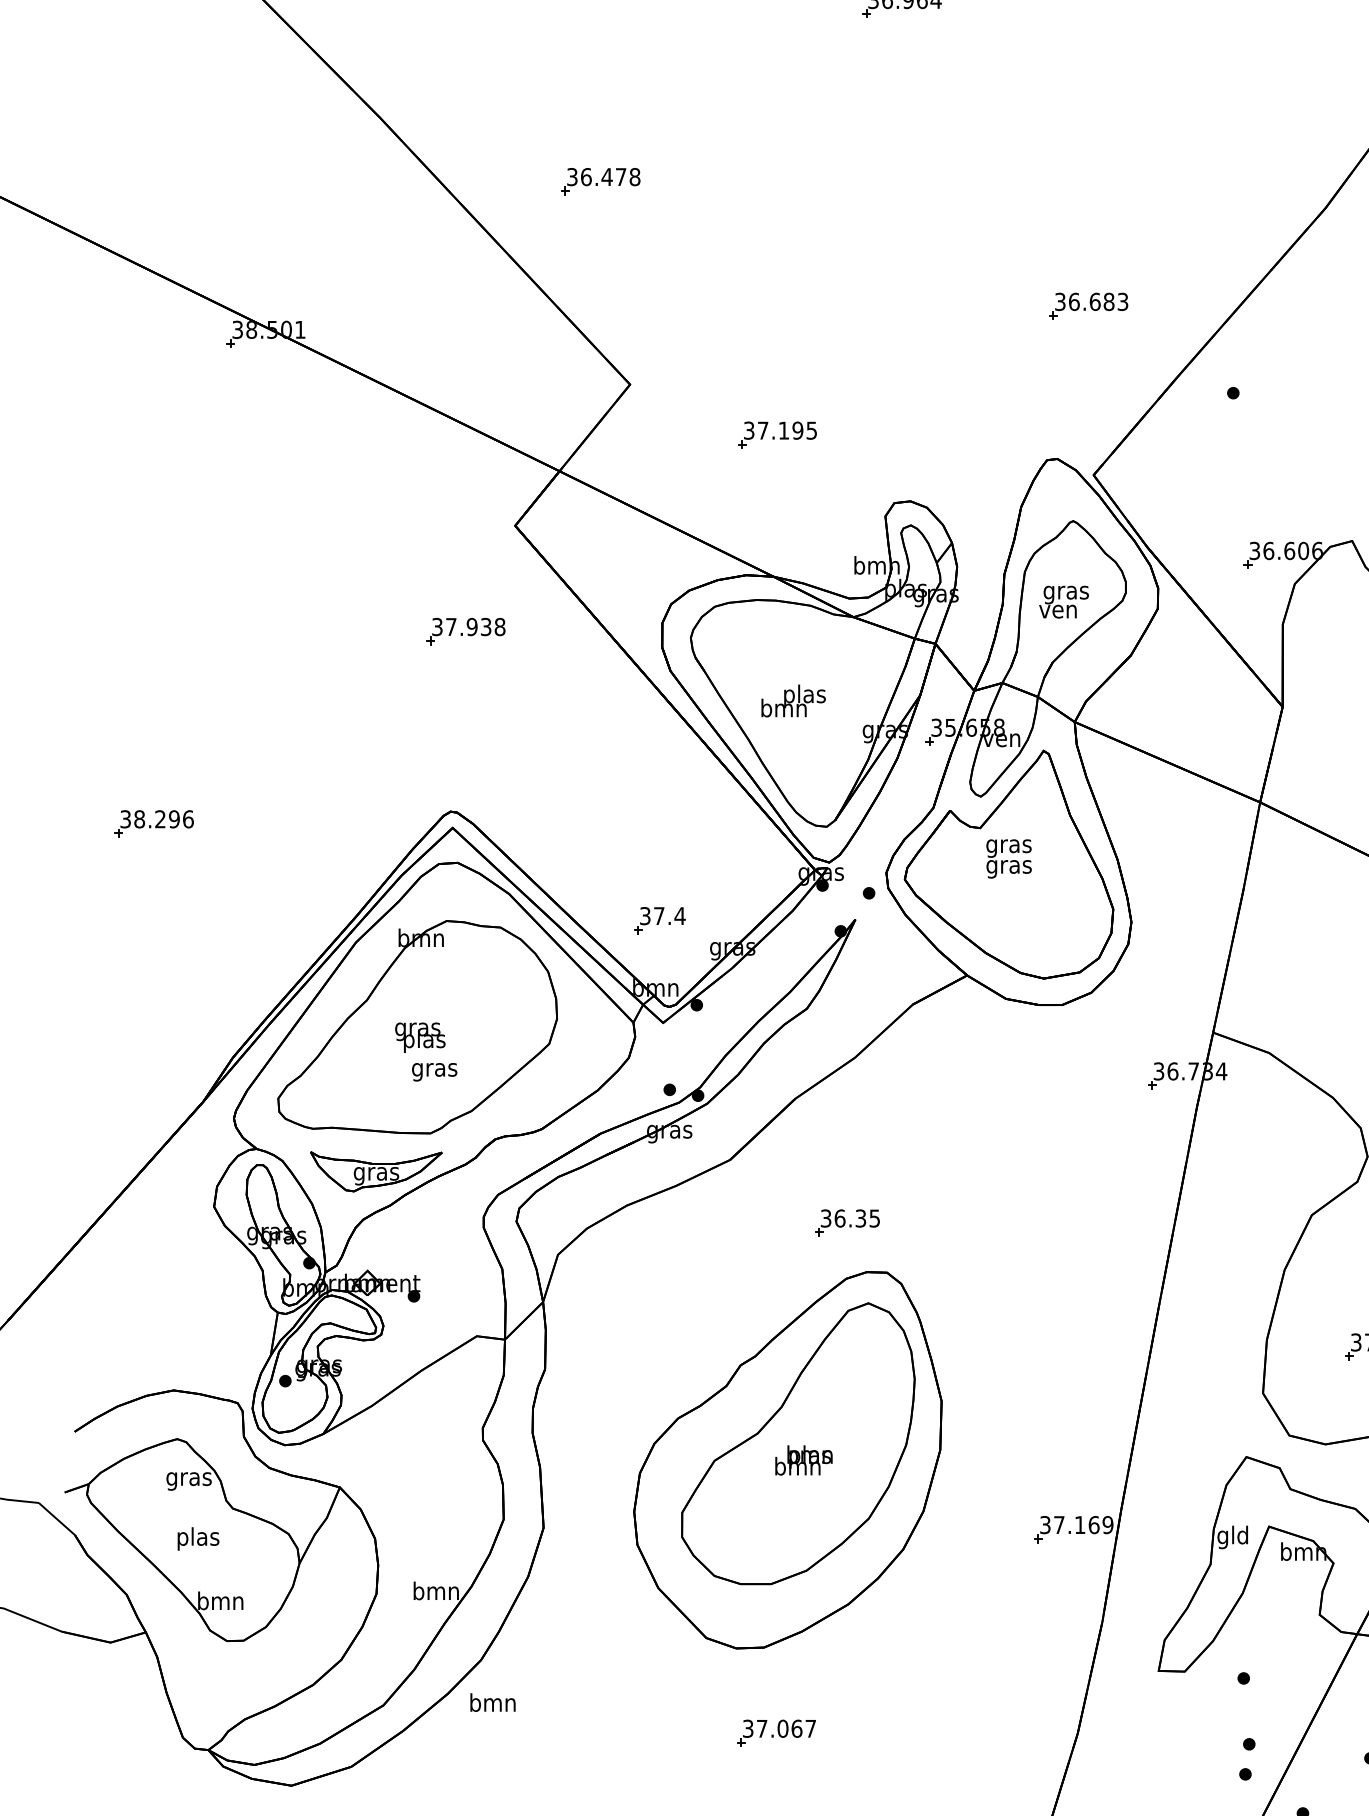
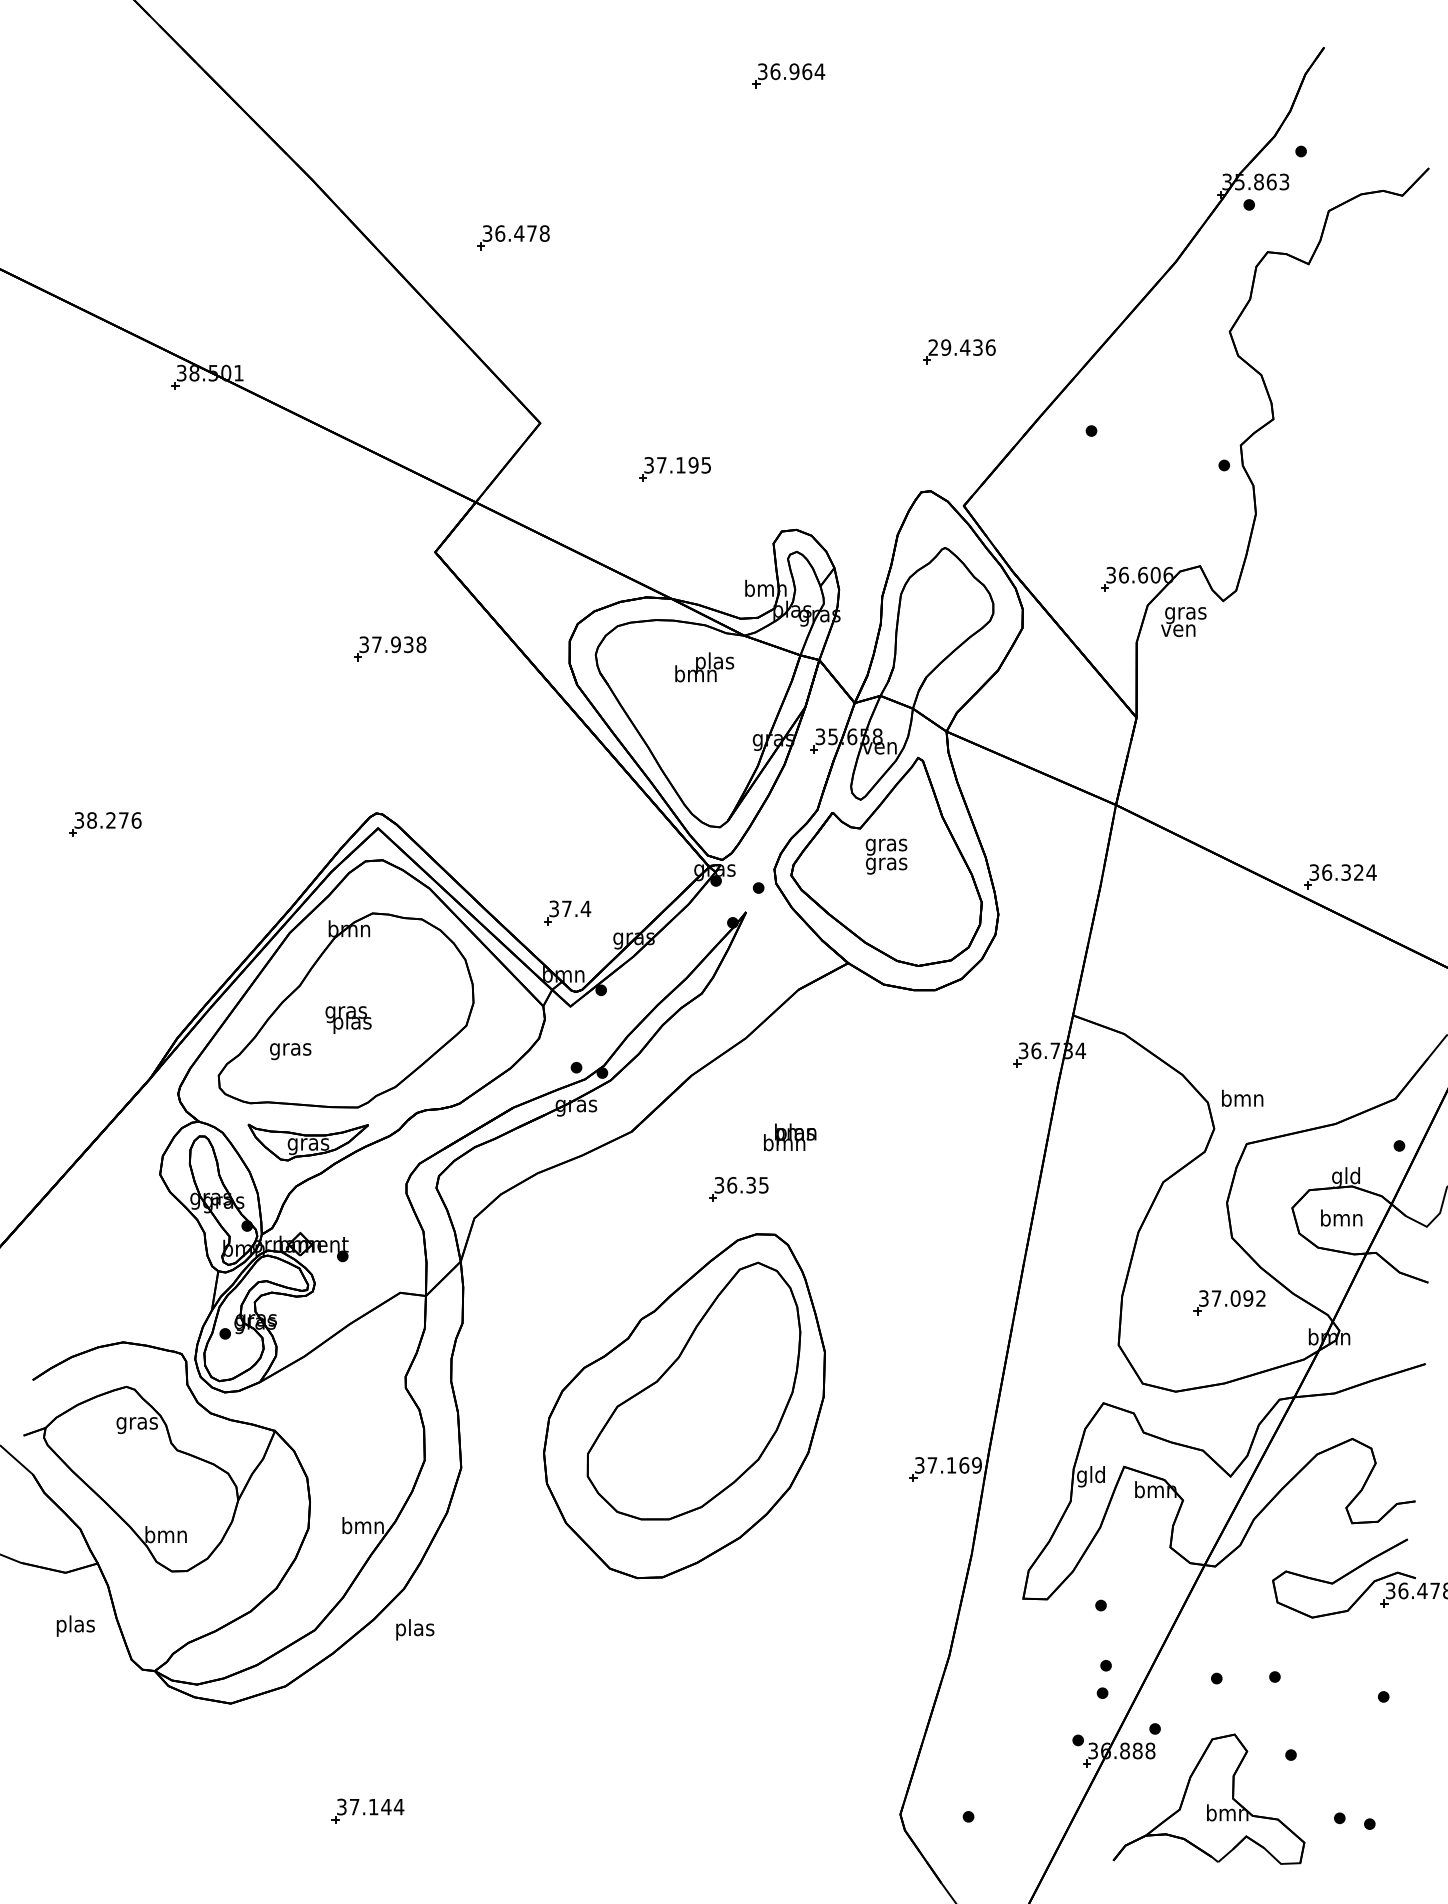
text: (1091, 301) -> (961, 347), 36.683 -> 29.436
text: (1063, 601) -> (1183, 621), moved
text: (793, 701) -> (704, 667), moved
text: (174, 819) -> (123, 820), 38.296 -> 38.276
text: (434, 1072) -> (290, 1051), moved
text: (804, 1460) -> (790, 1137), moved
text: (198, 1538) -> (75, 1625), moved
text: (492, 1704) -> (414, 1629), bmn -> plas
part: (775, 1733) -> (673, 1655), removed

